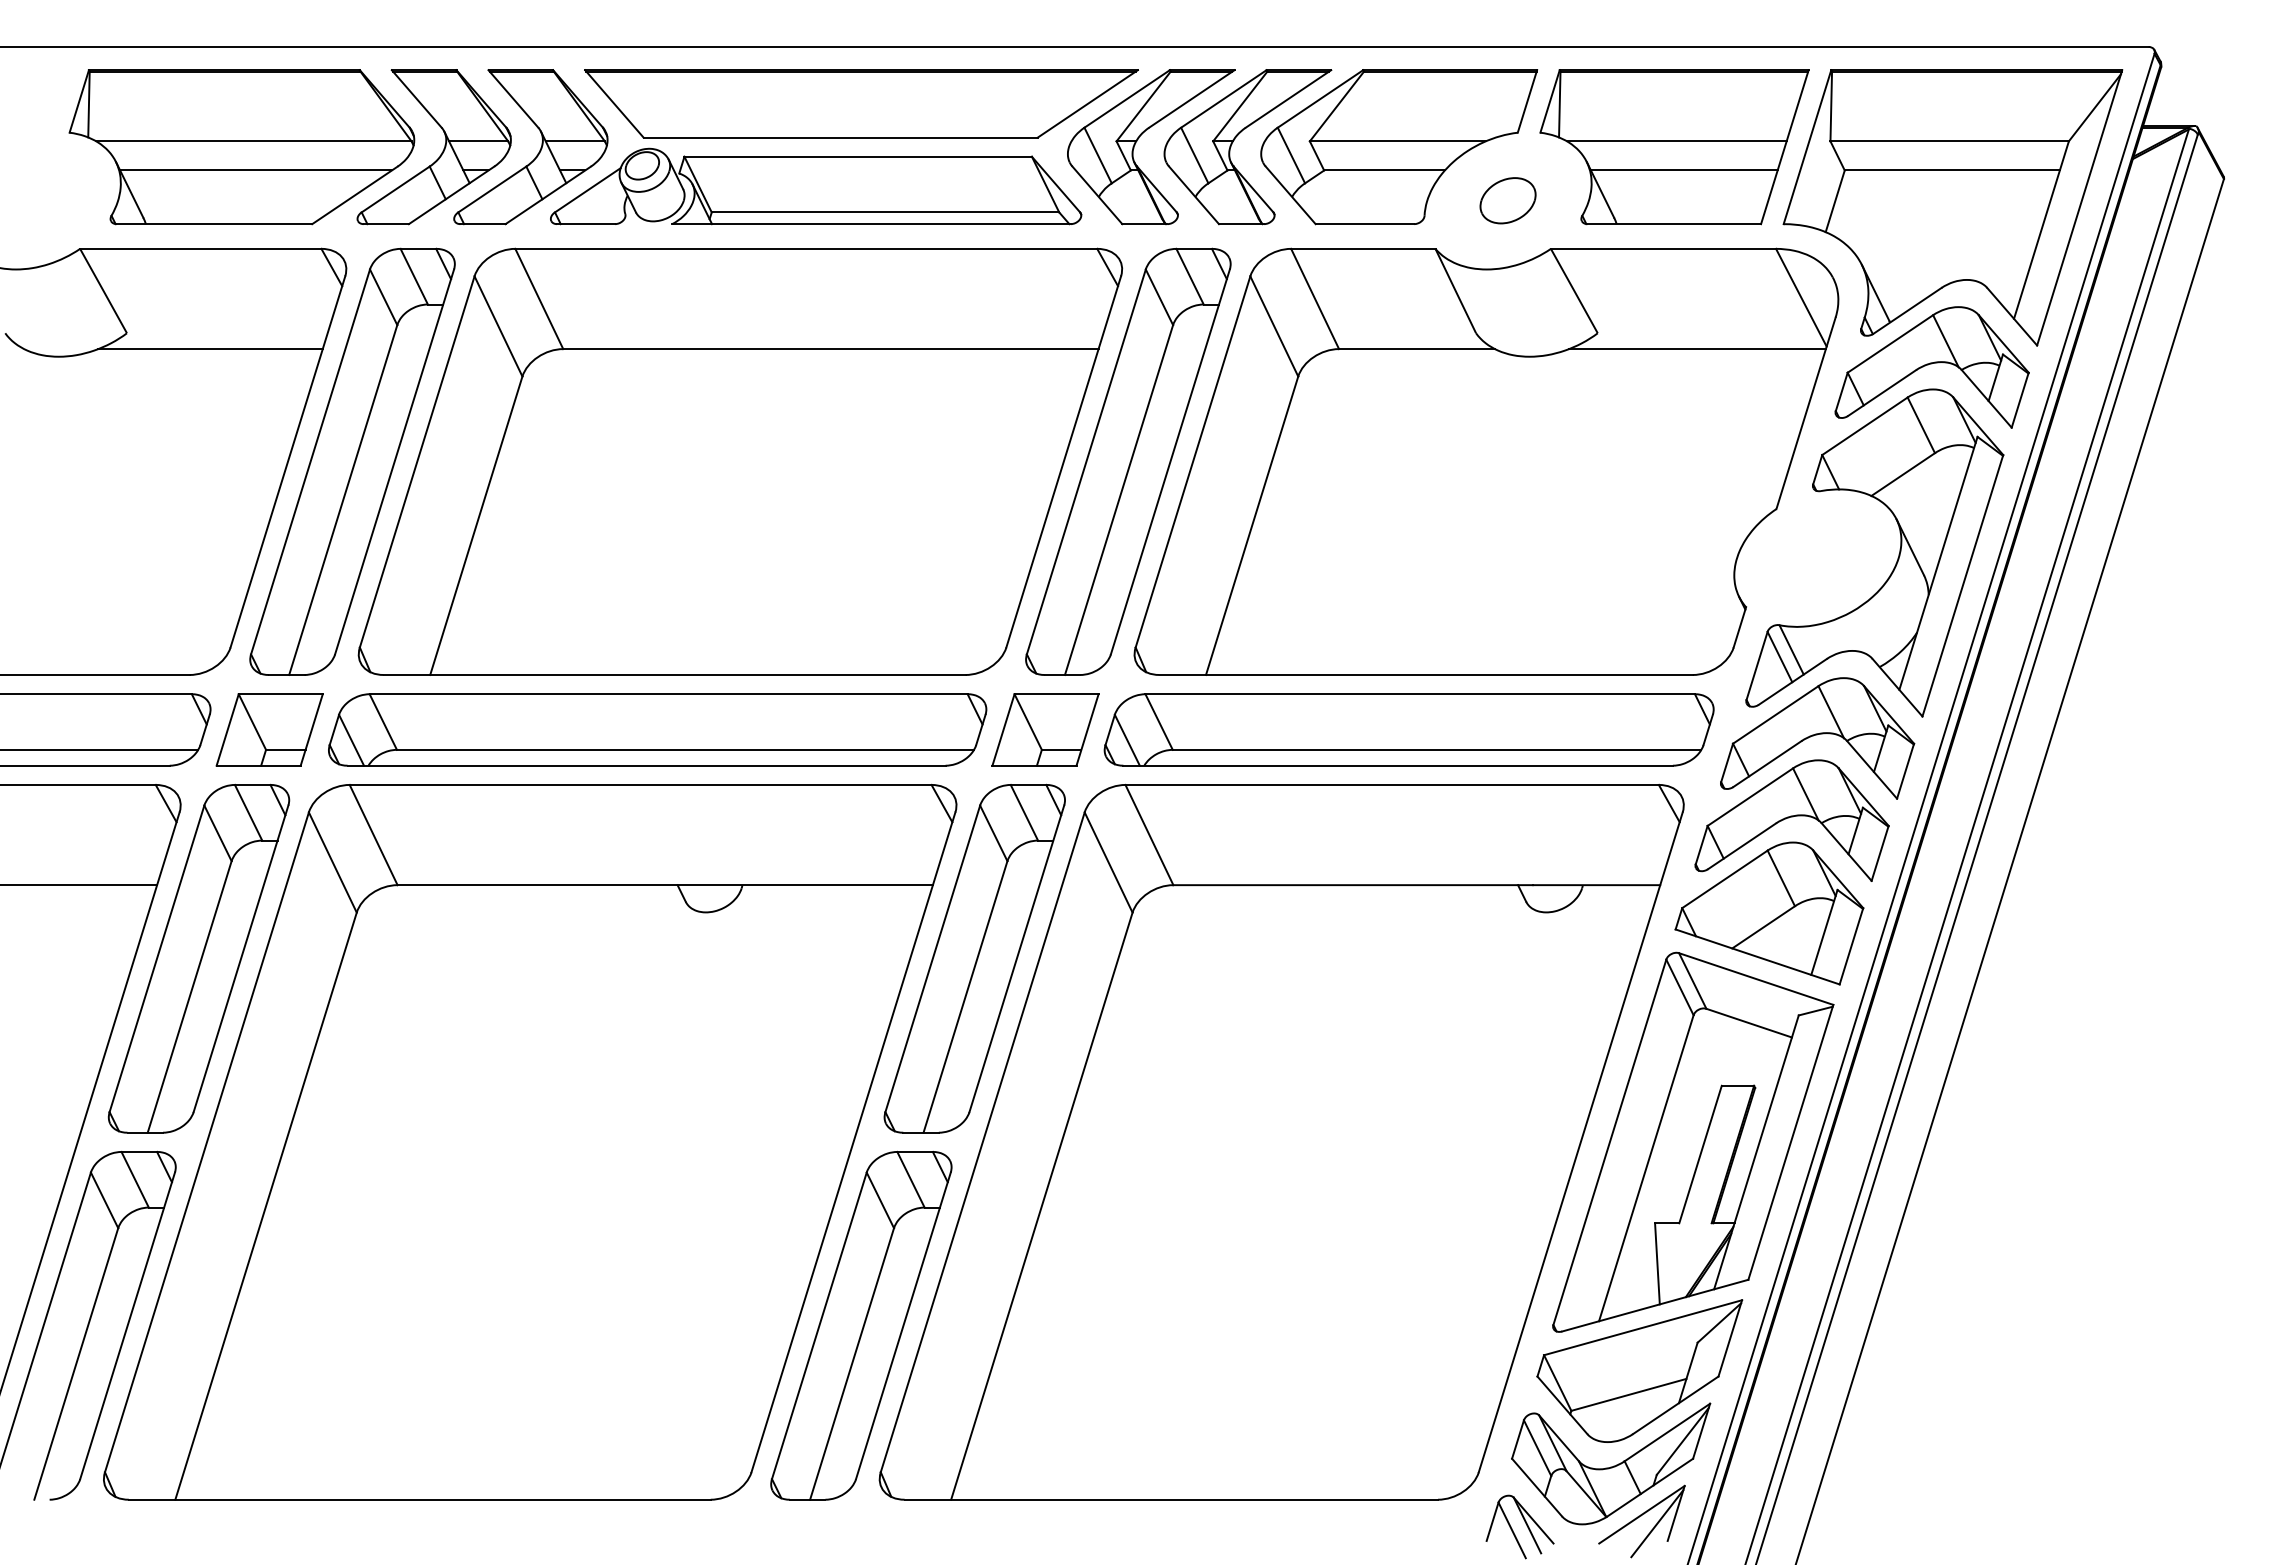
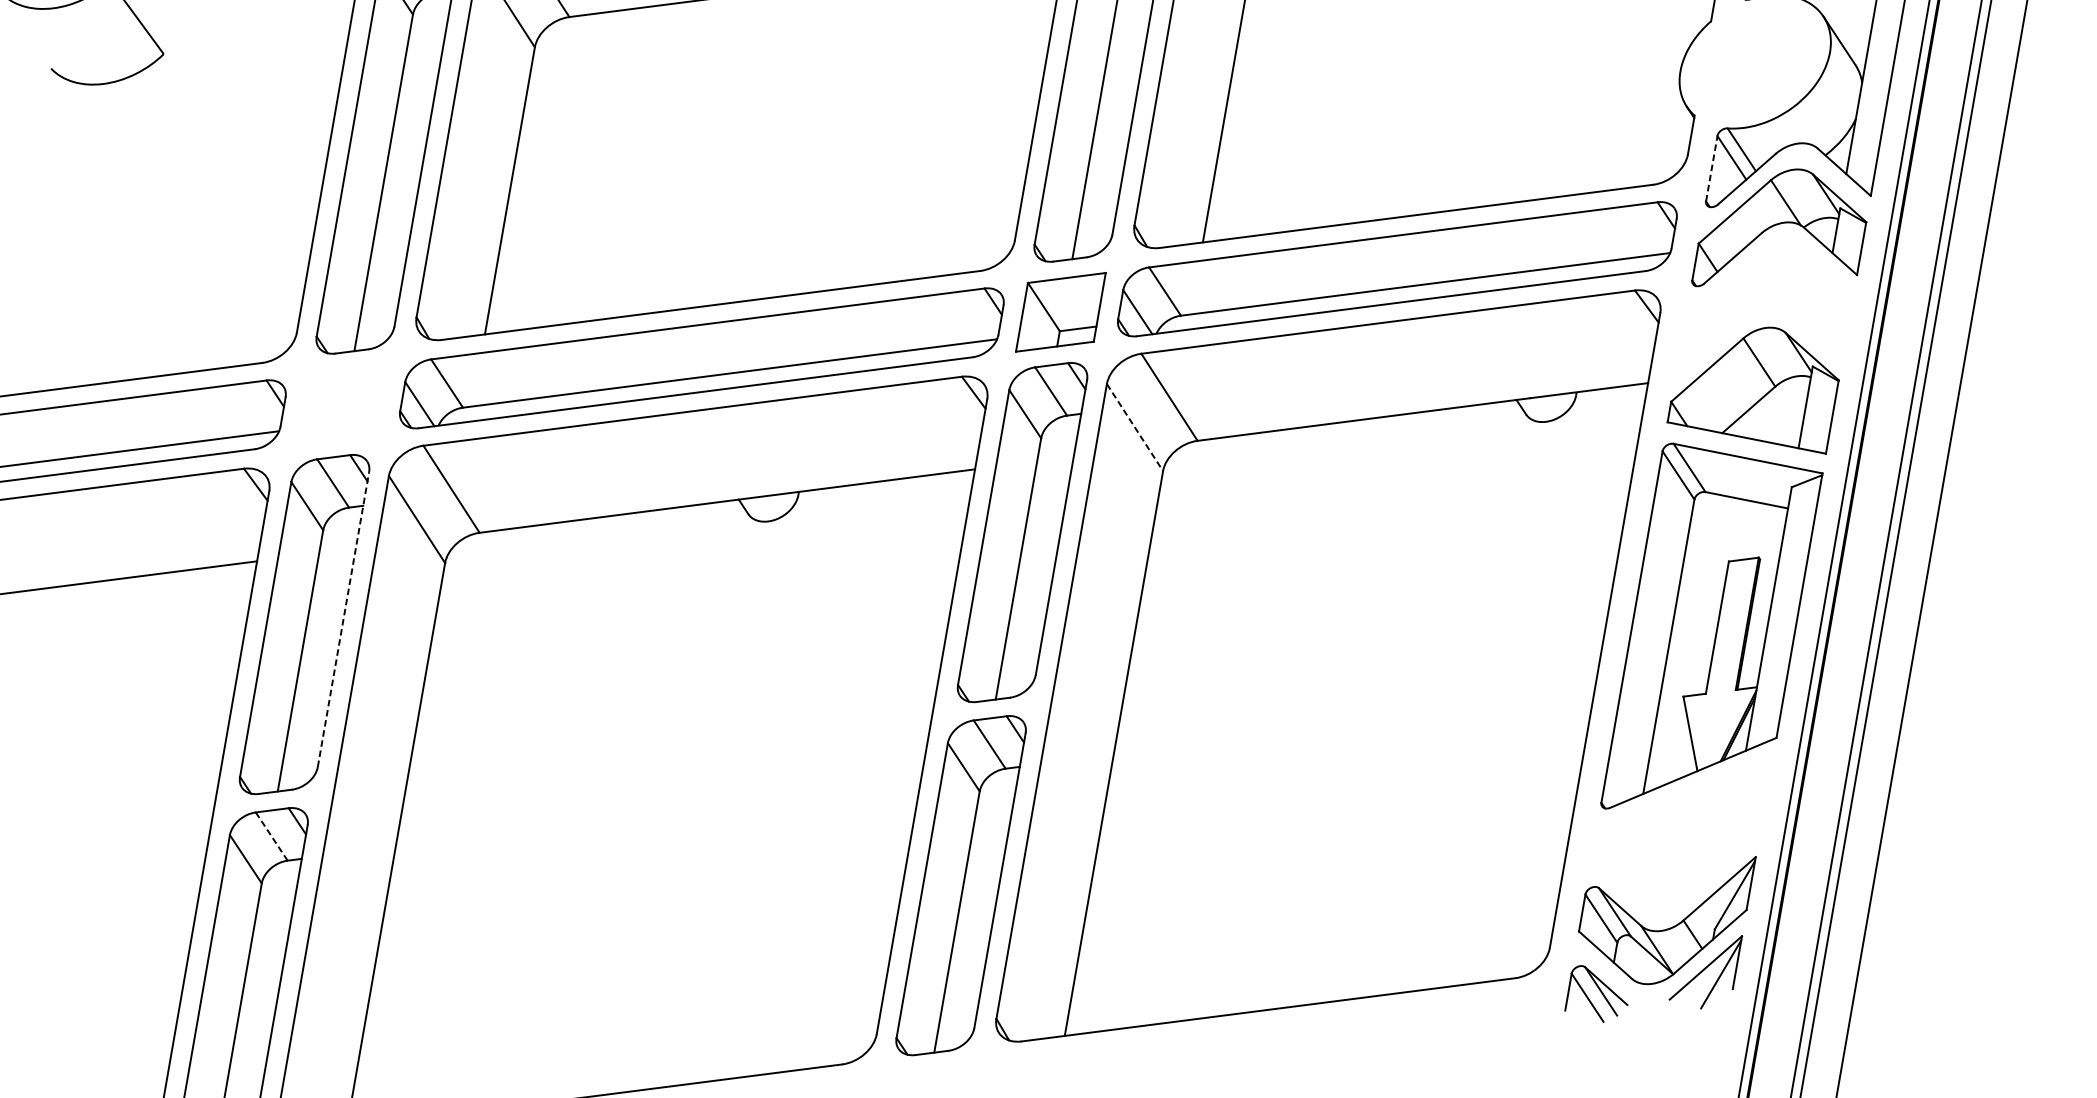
line: (210, 349) -> (243, 59), removed
line: (1757, 665) -> (1712, 168), solid -> dashed
part: (269, 729) -> (342, 403), removed
part: (1791, 820) -> (1761, 307), removed
line: (1108, 862) -> (1134, 427), solid -> dashed
line: (241, 958) -> (343, 619), solid -> dashed
line: (135, 1179) -> (271, 836), solid -> dashed
part: (1639, 1370) -> (1686, 834), removed

